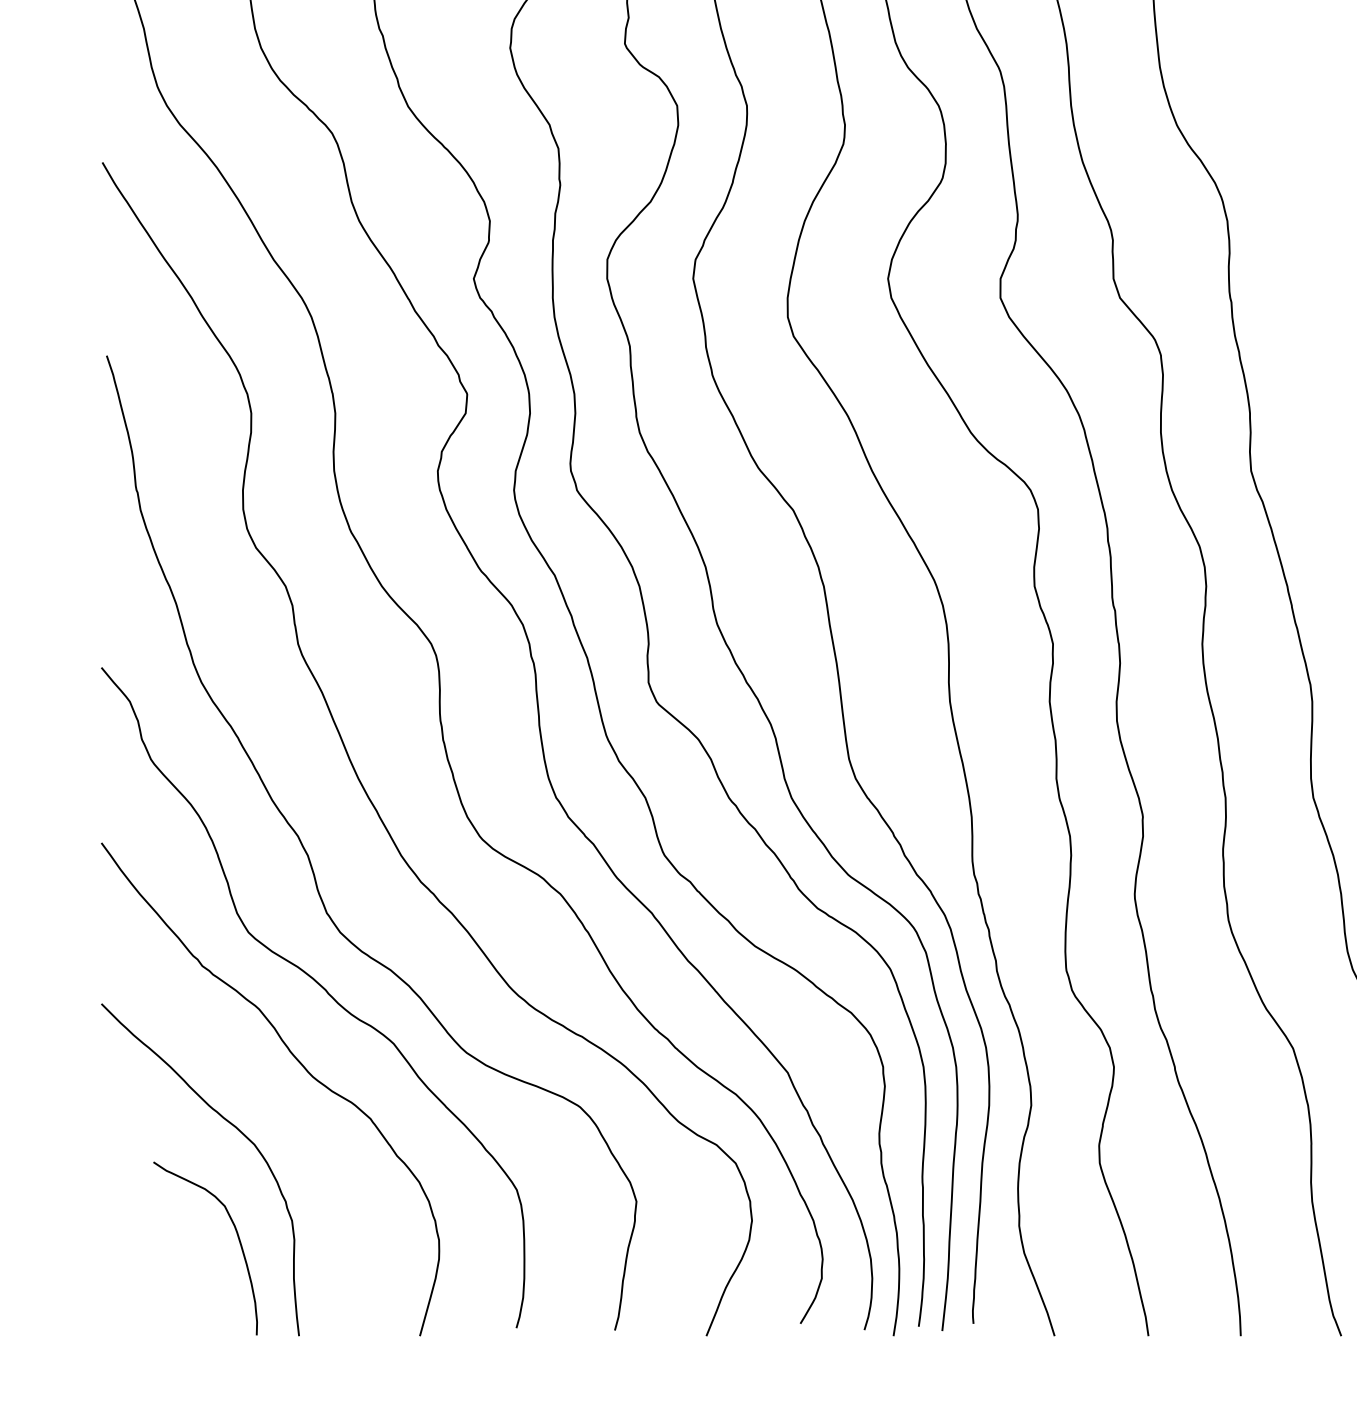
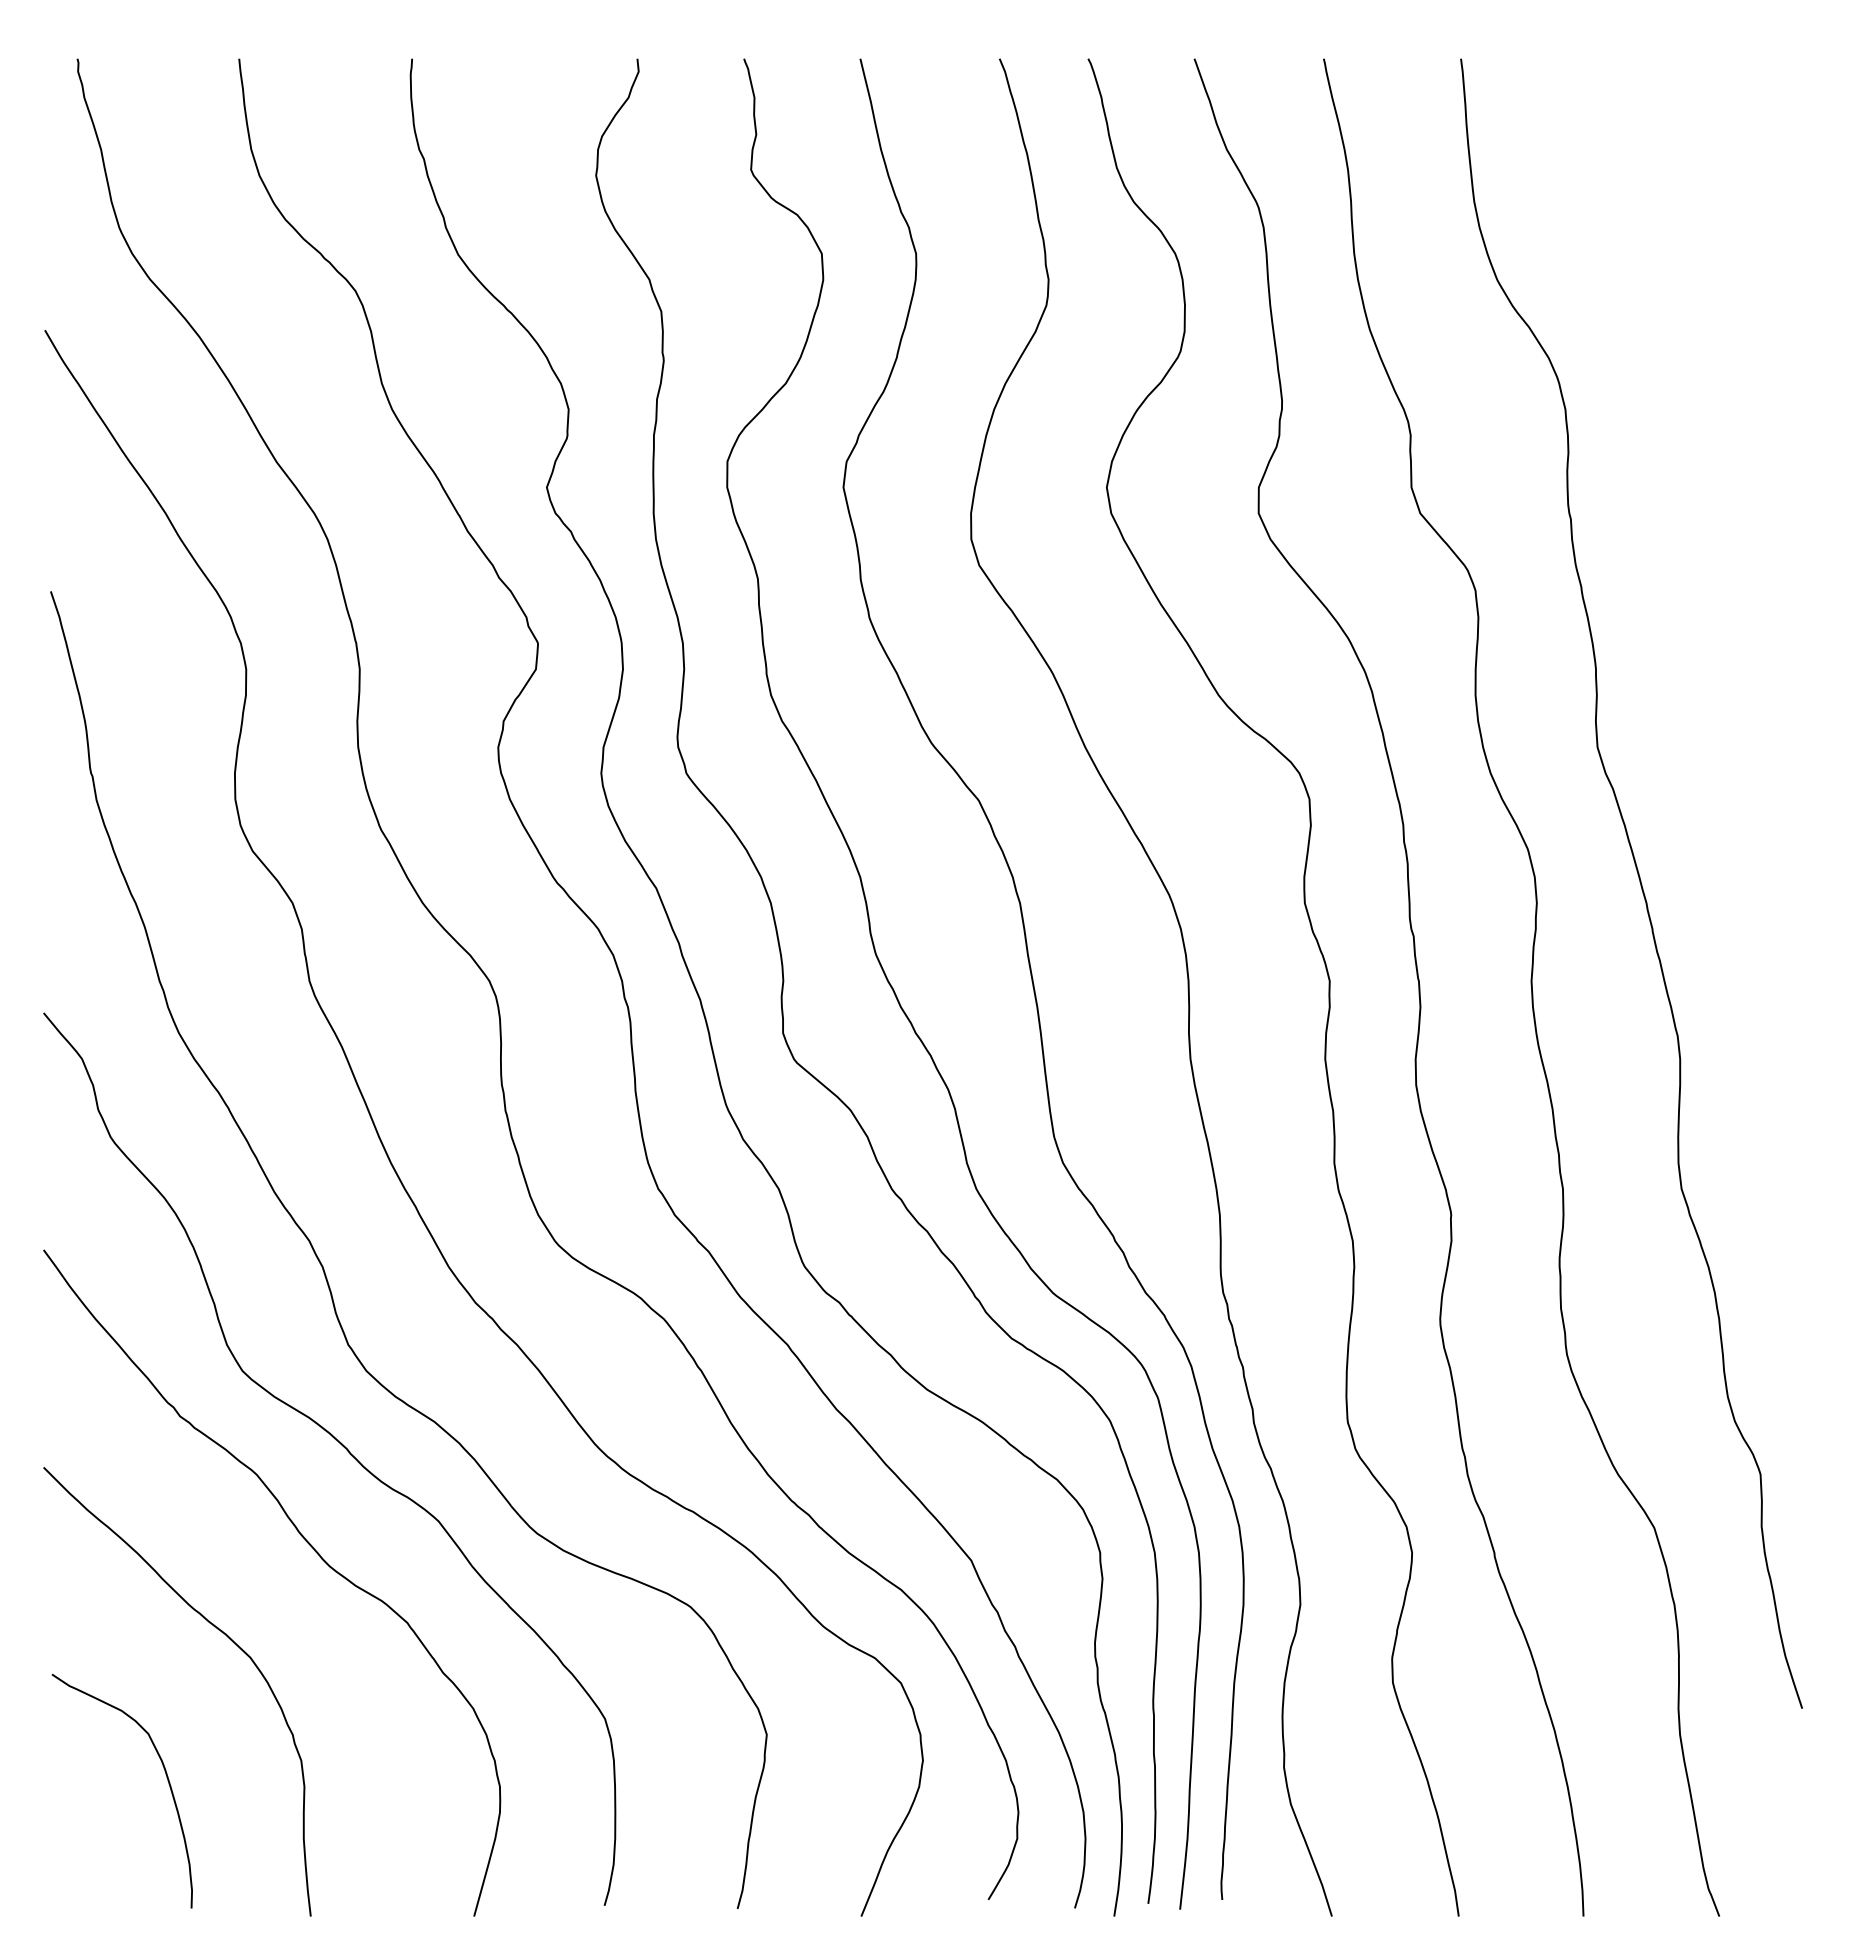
curve: (237, 1236) -> (165, 1774), moved

